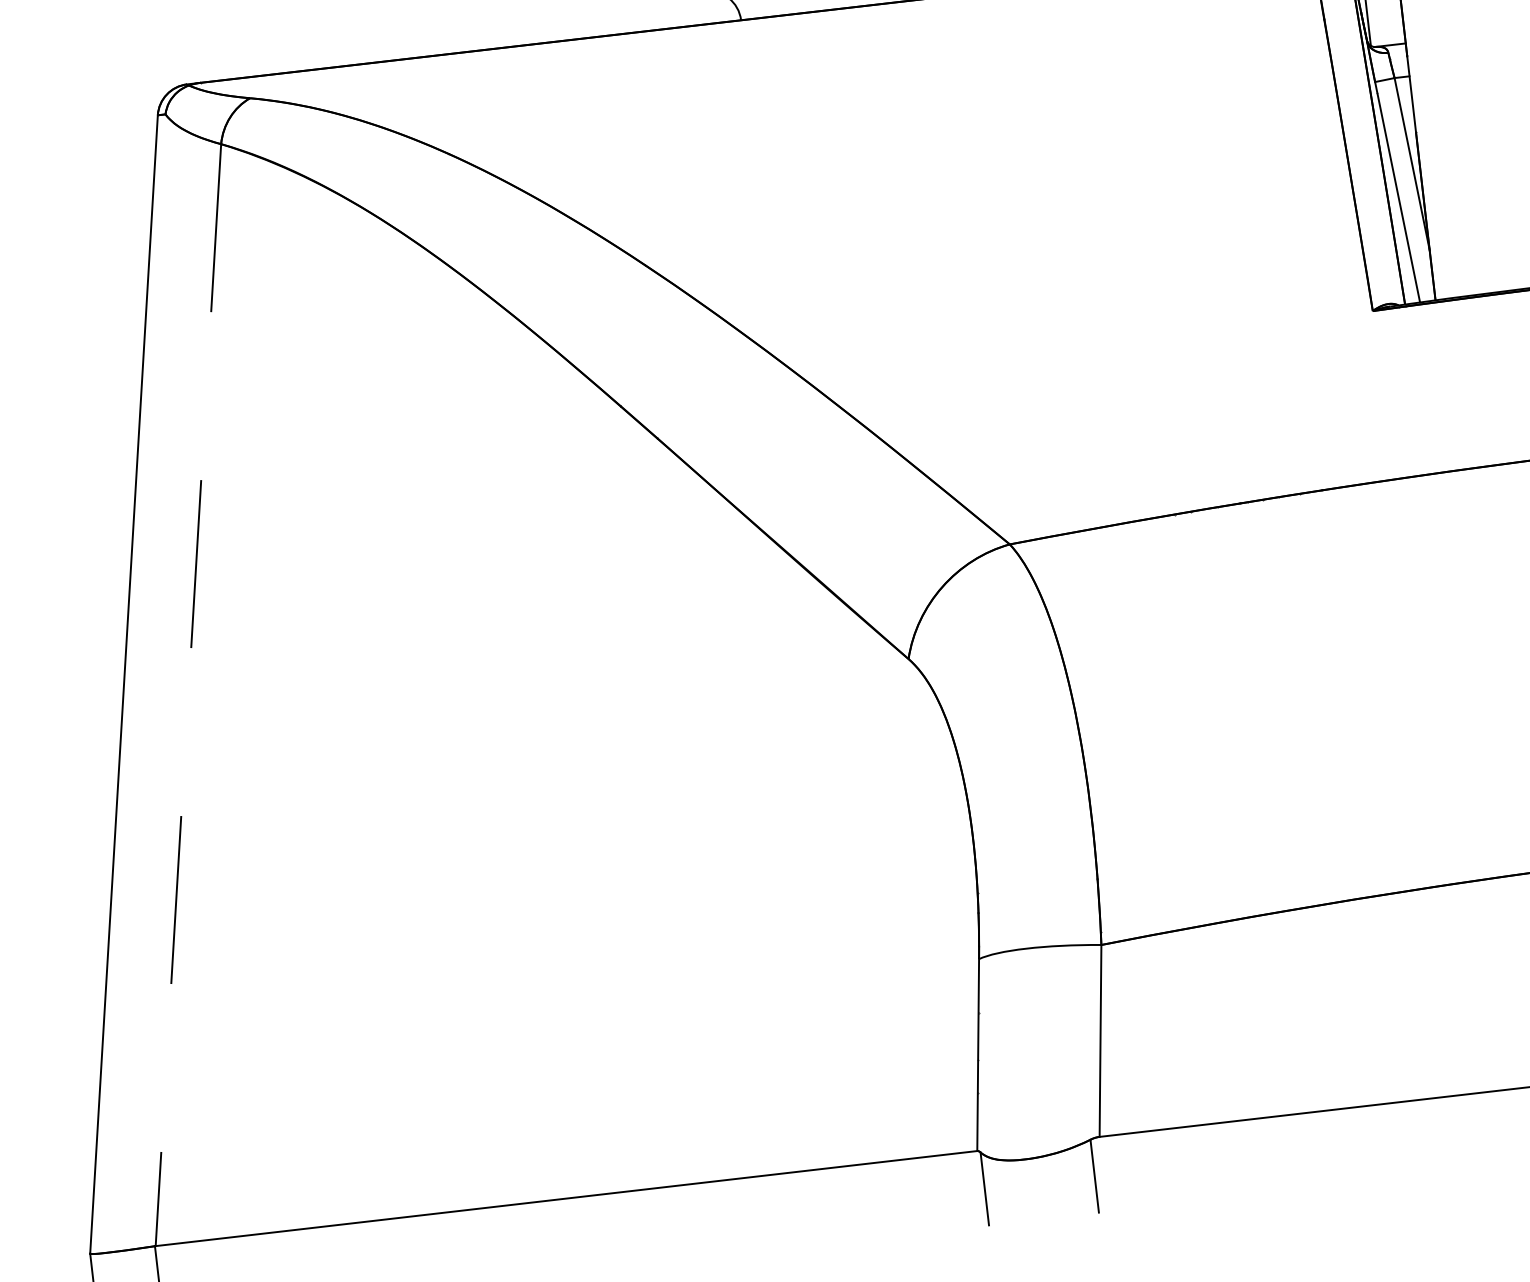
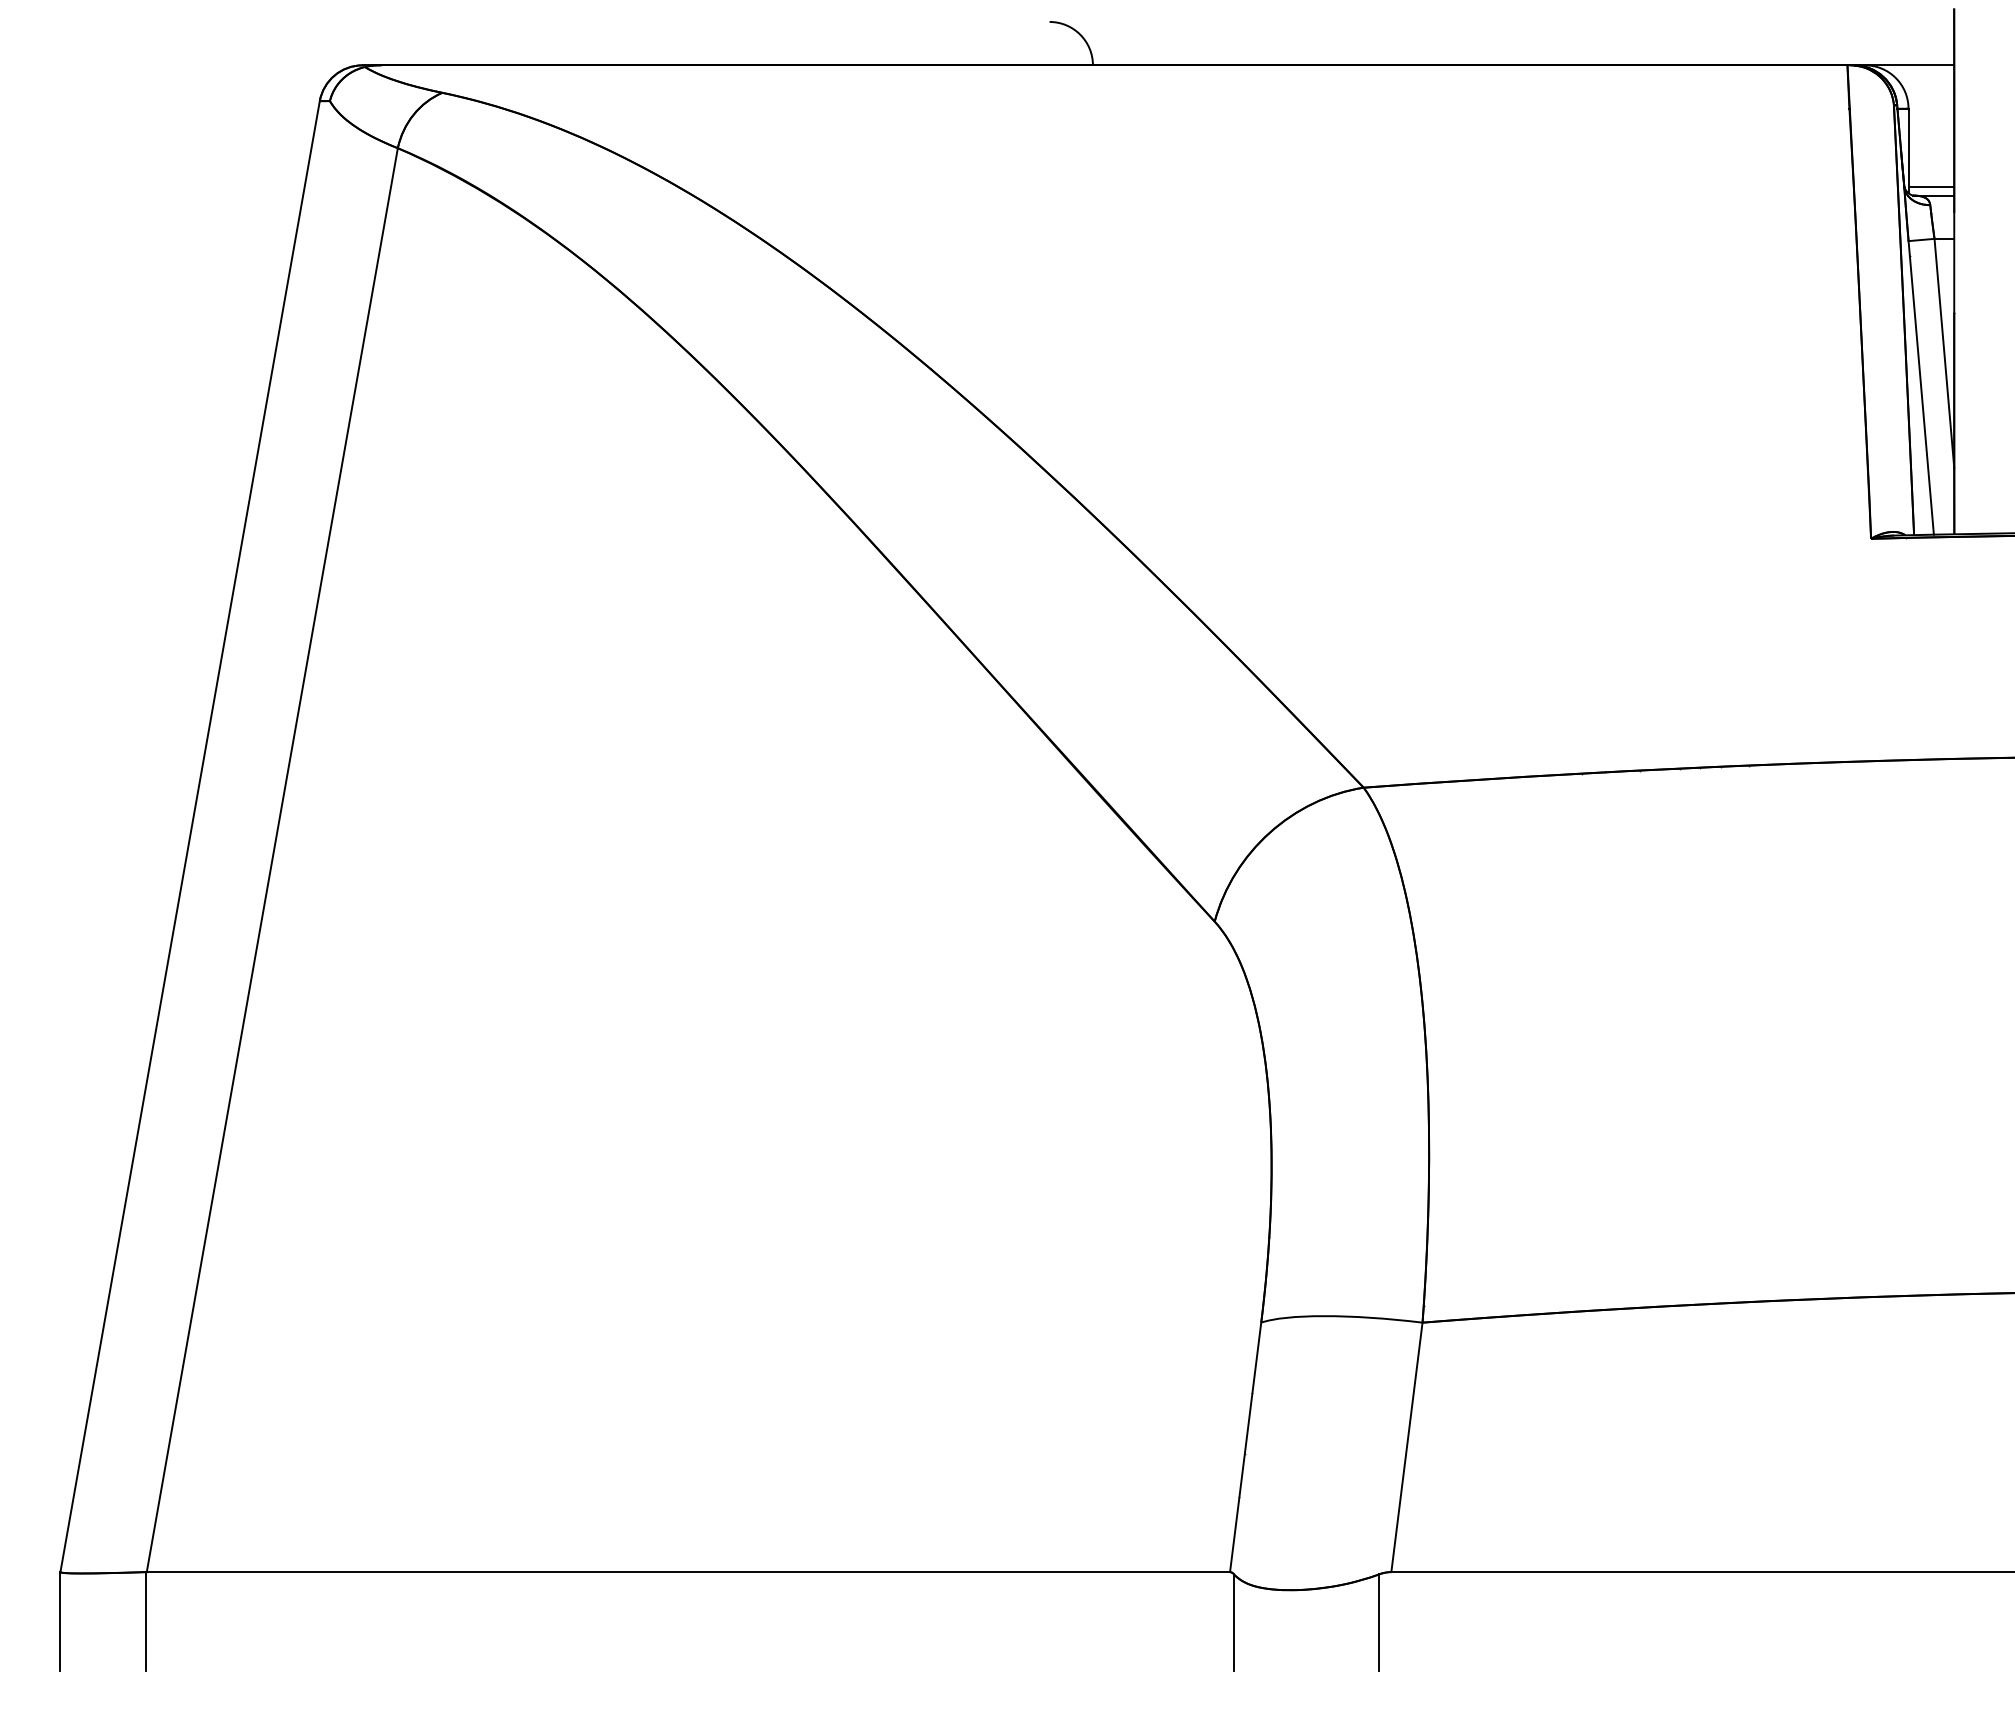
line: (1387, 38) -> (1931, 186), added
line: (188, 695) -> (272, 860), dashed -> solid

